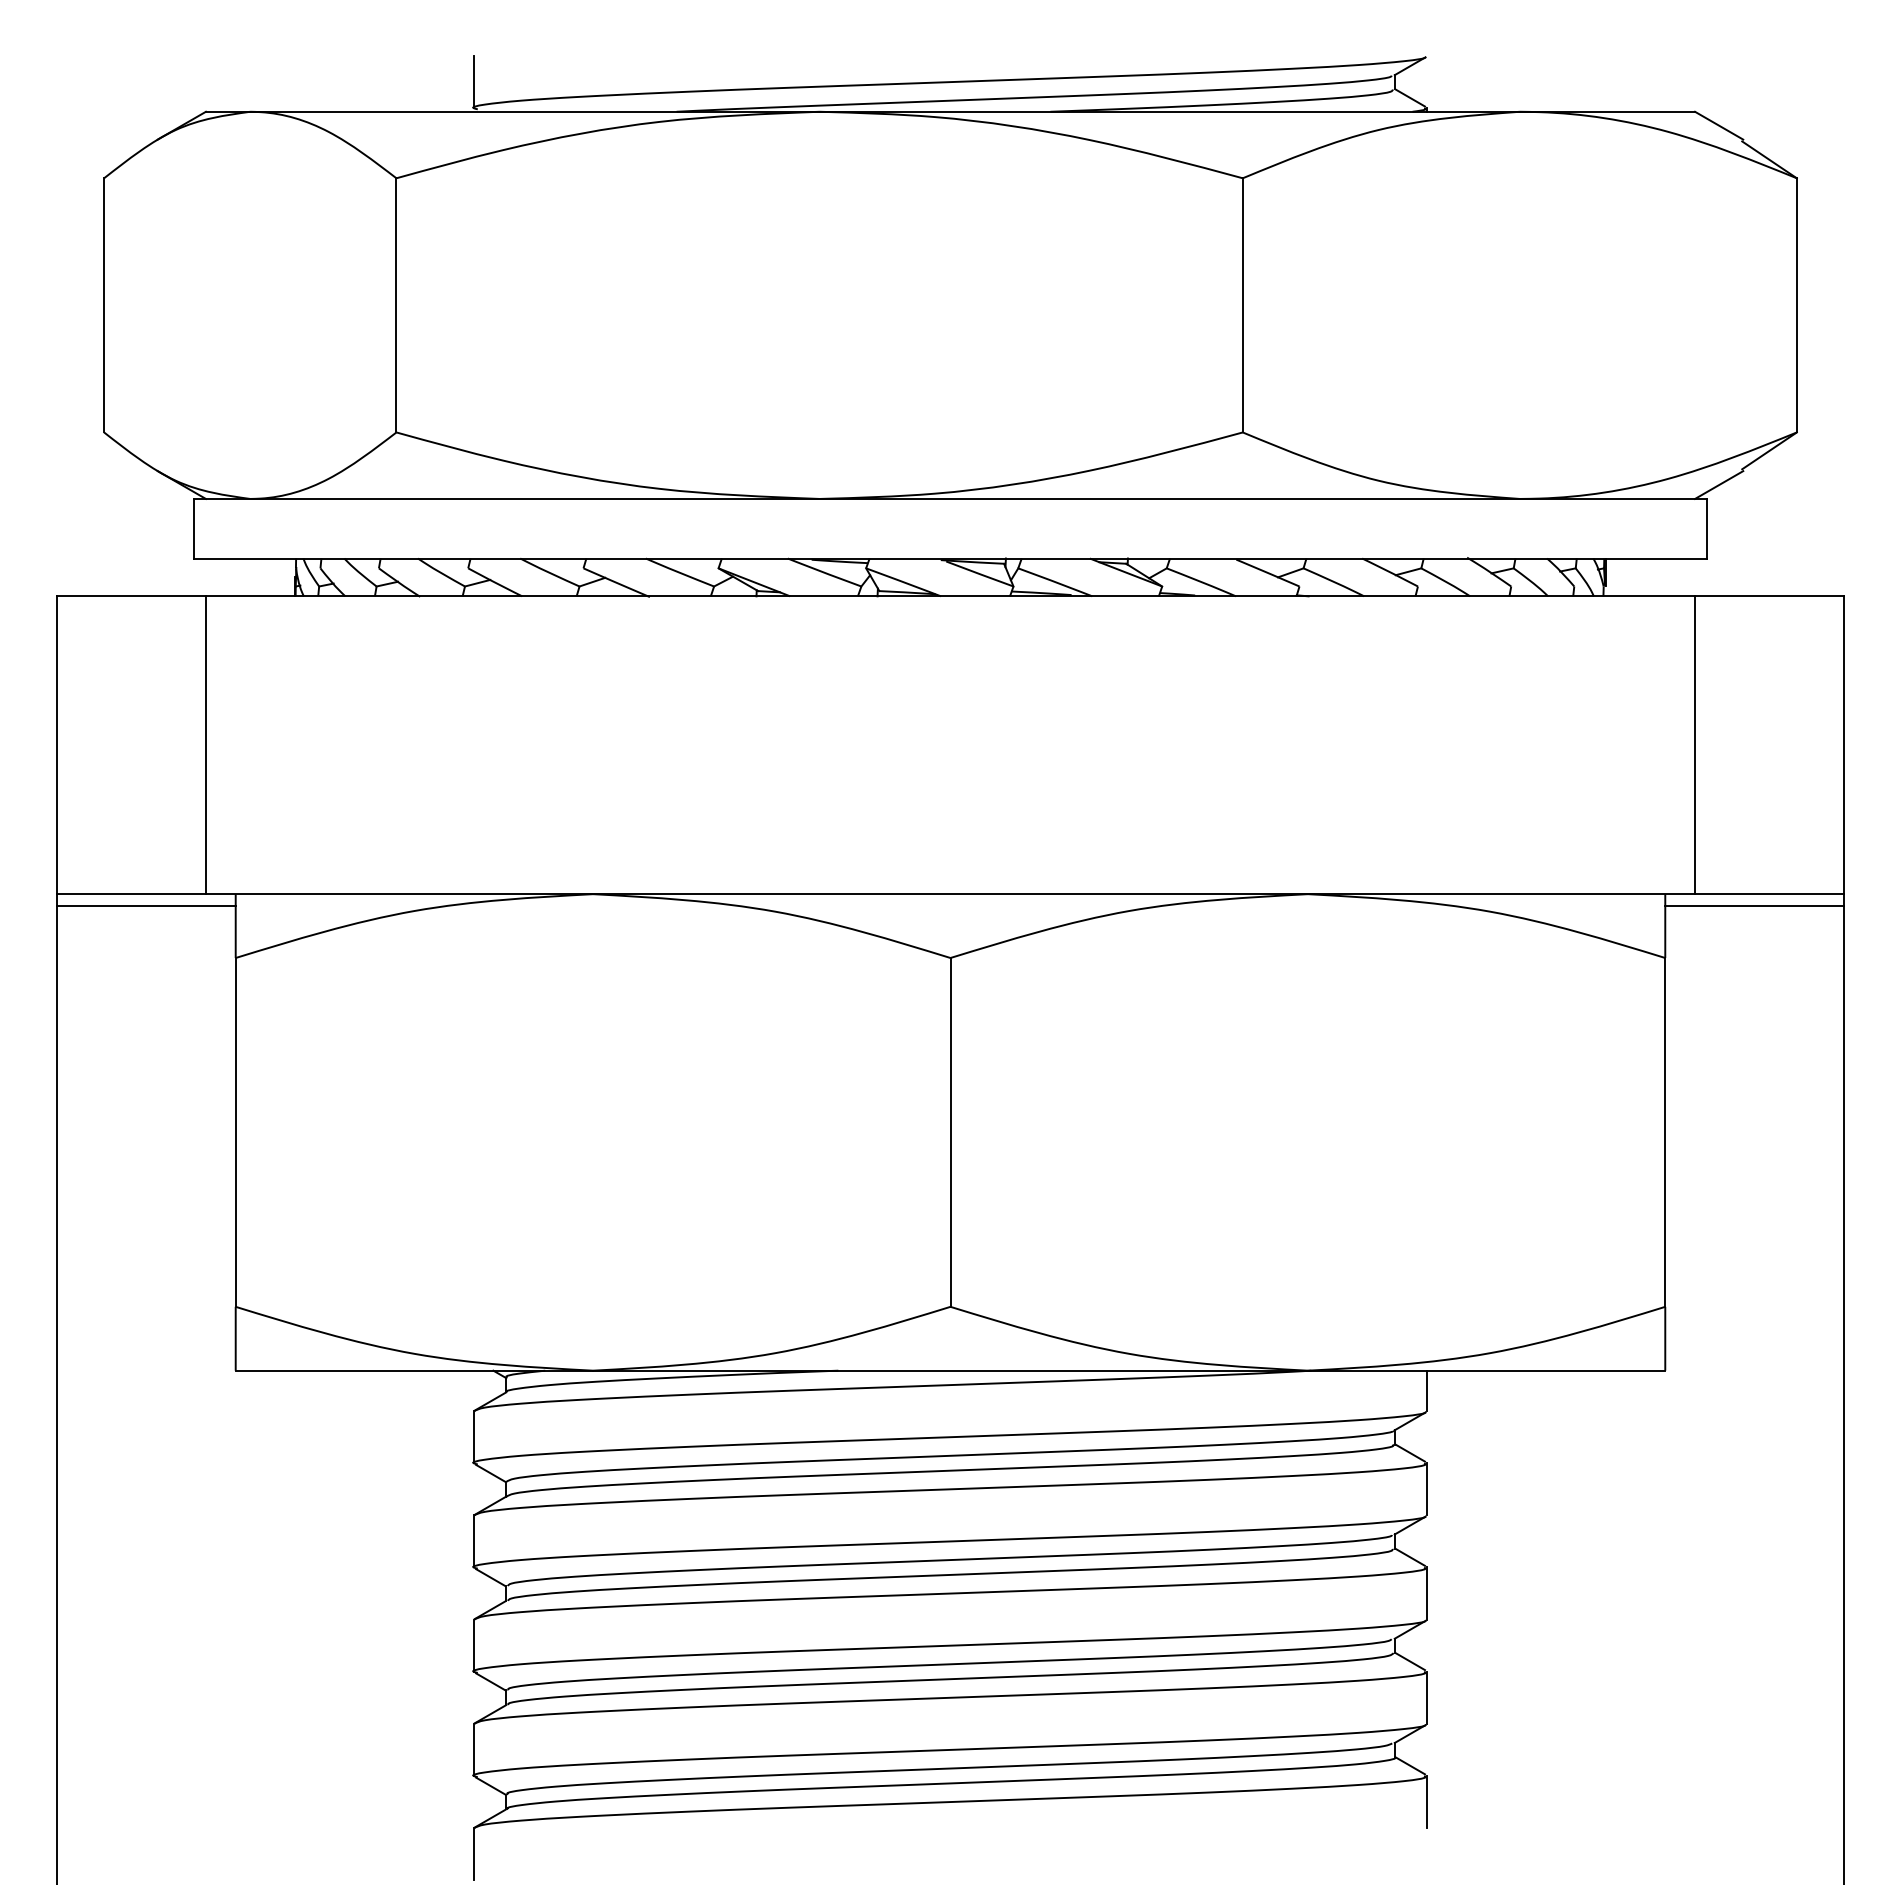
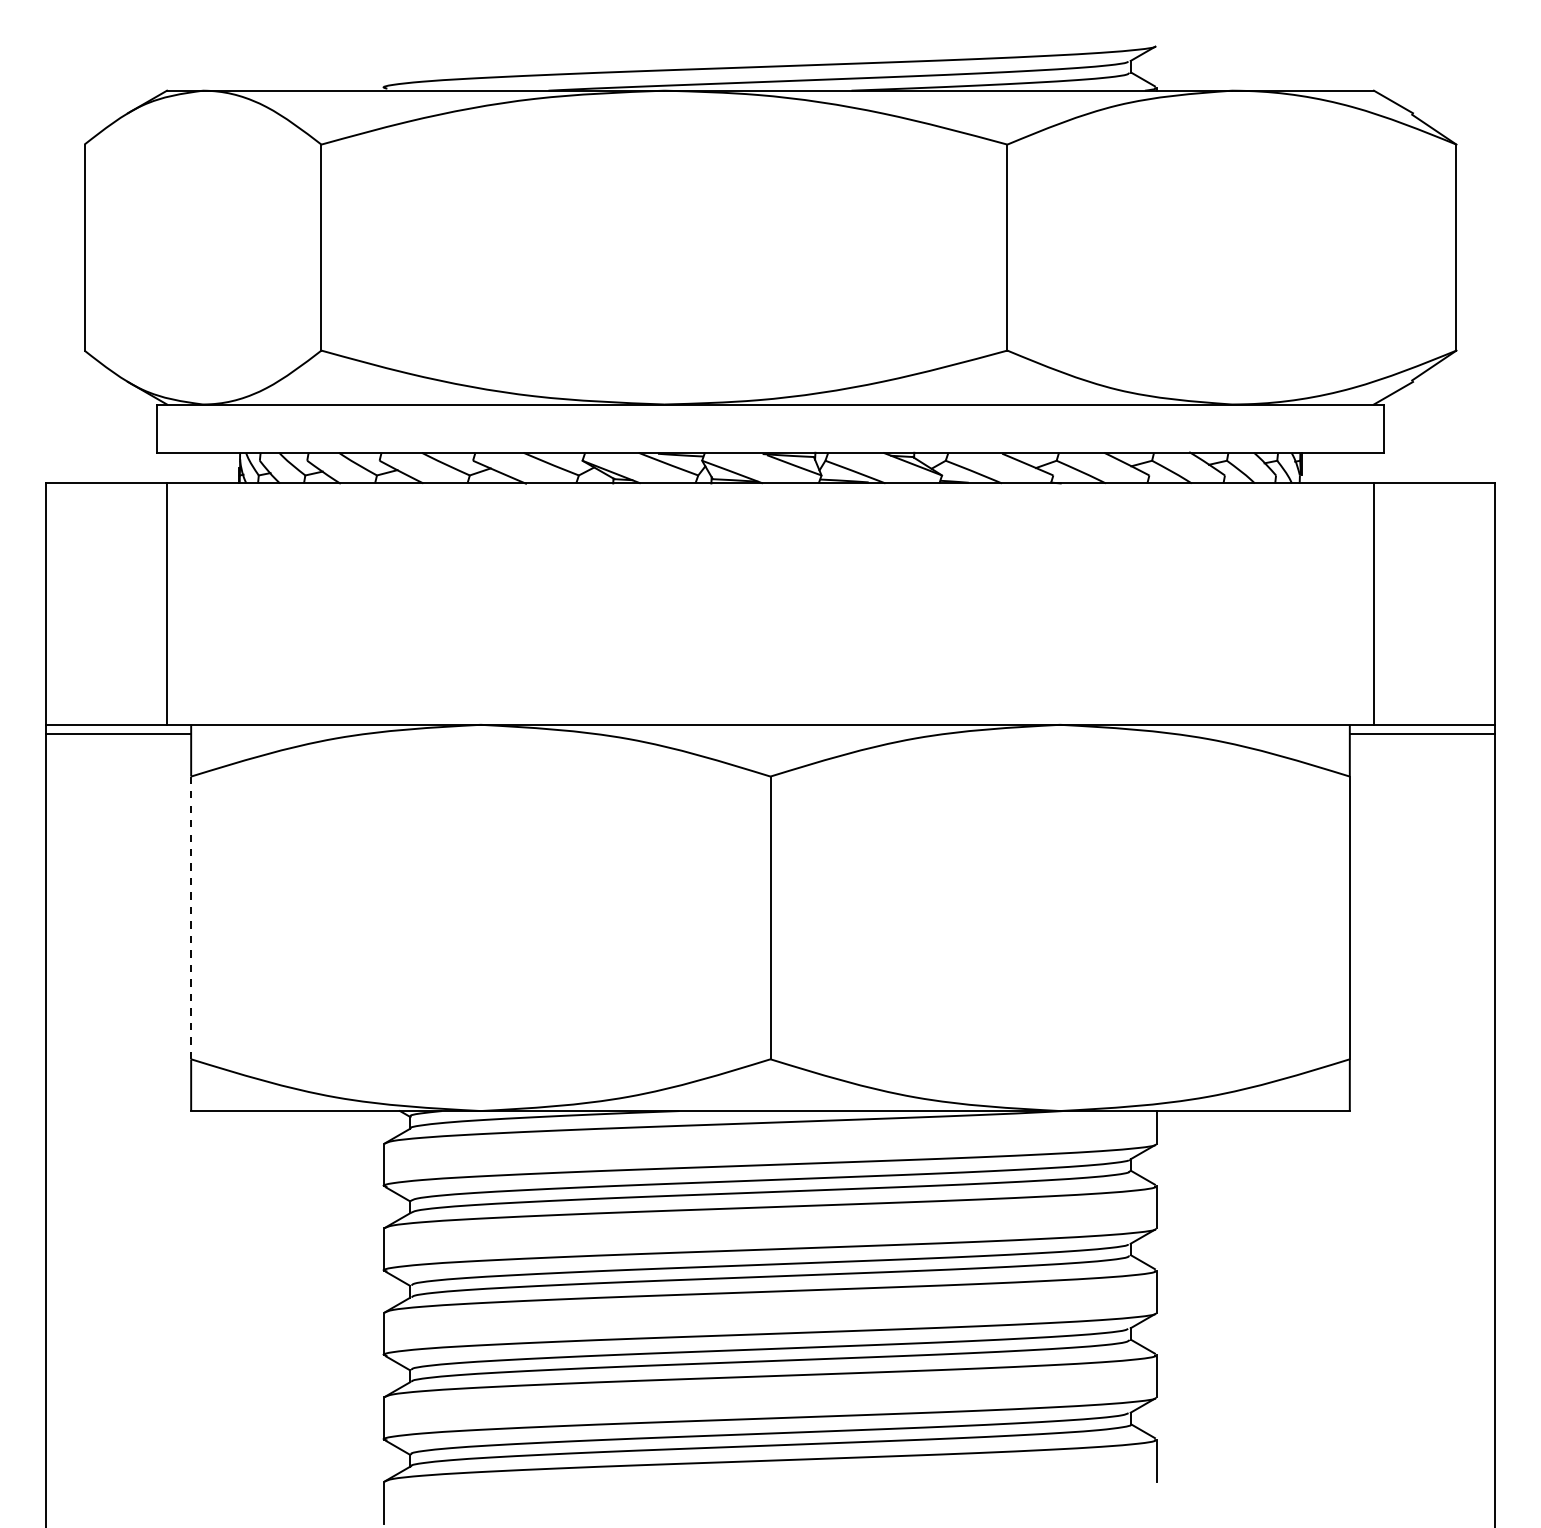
line: (473, 82) -> (383, 66), removed
line: (235, 1132) -> (190, 917), solid -> dashed

